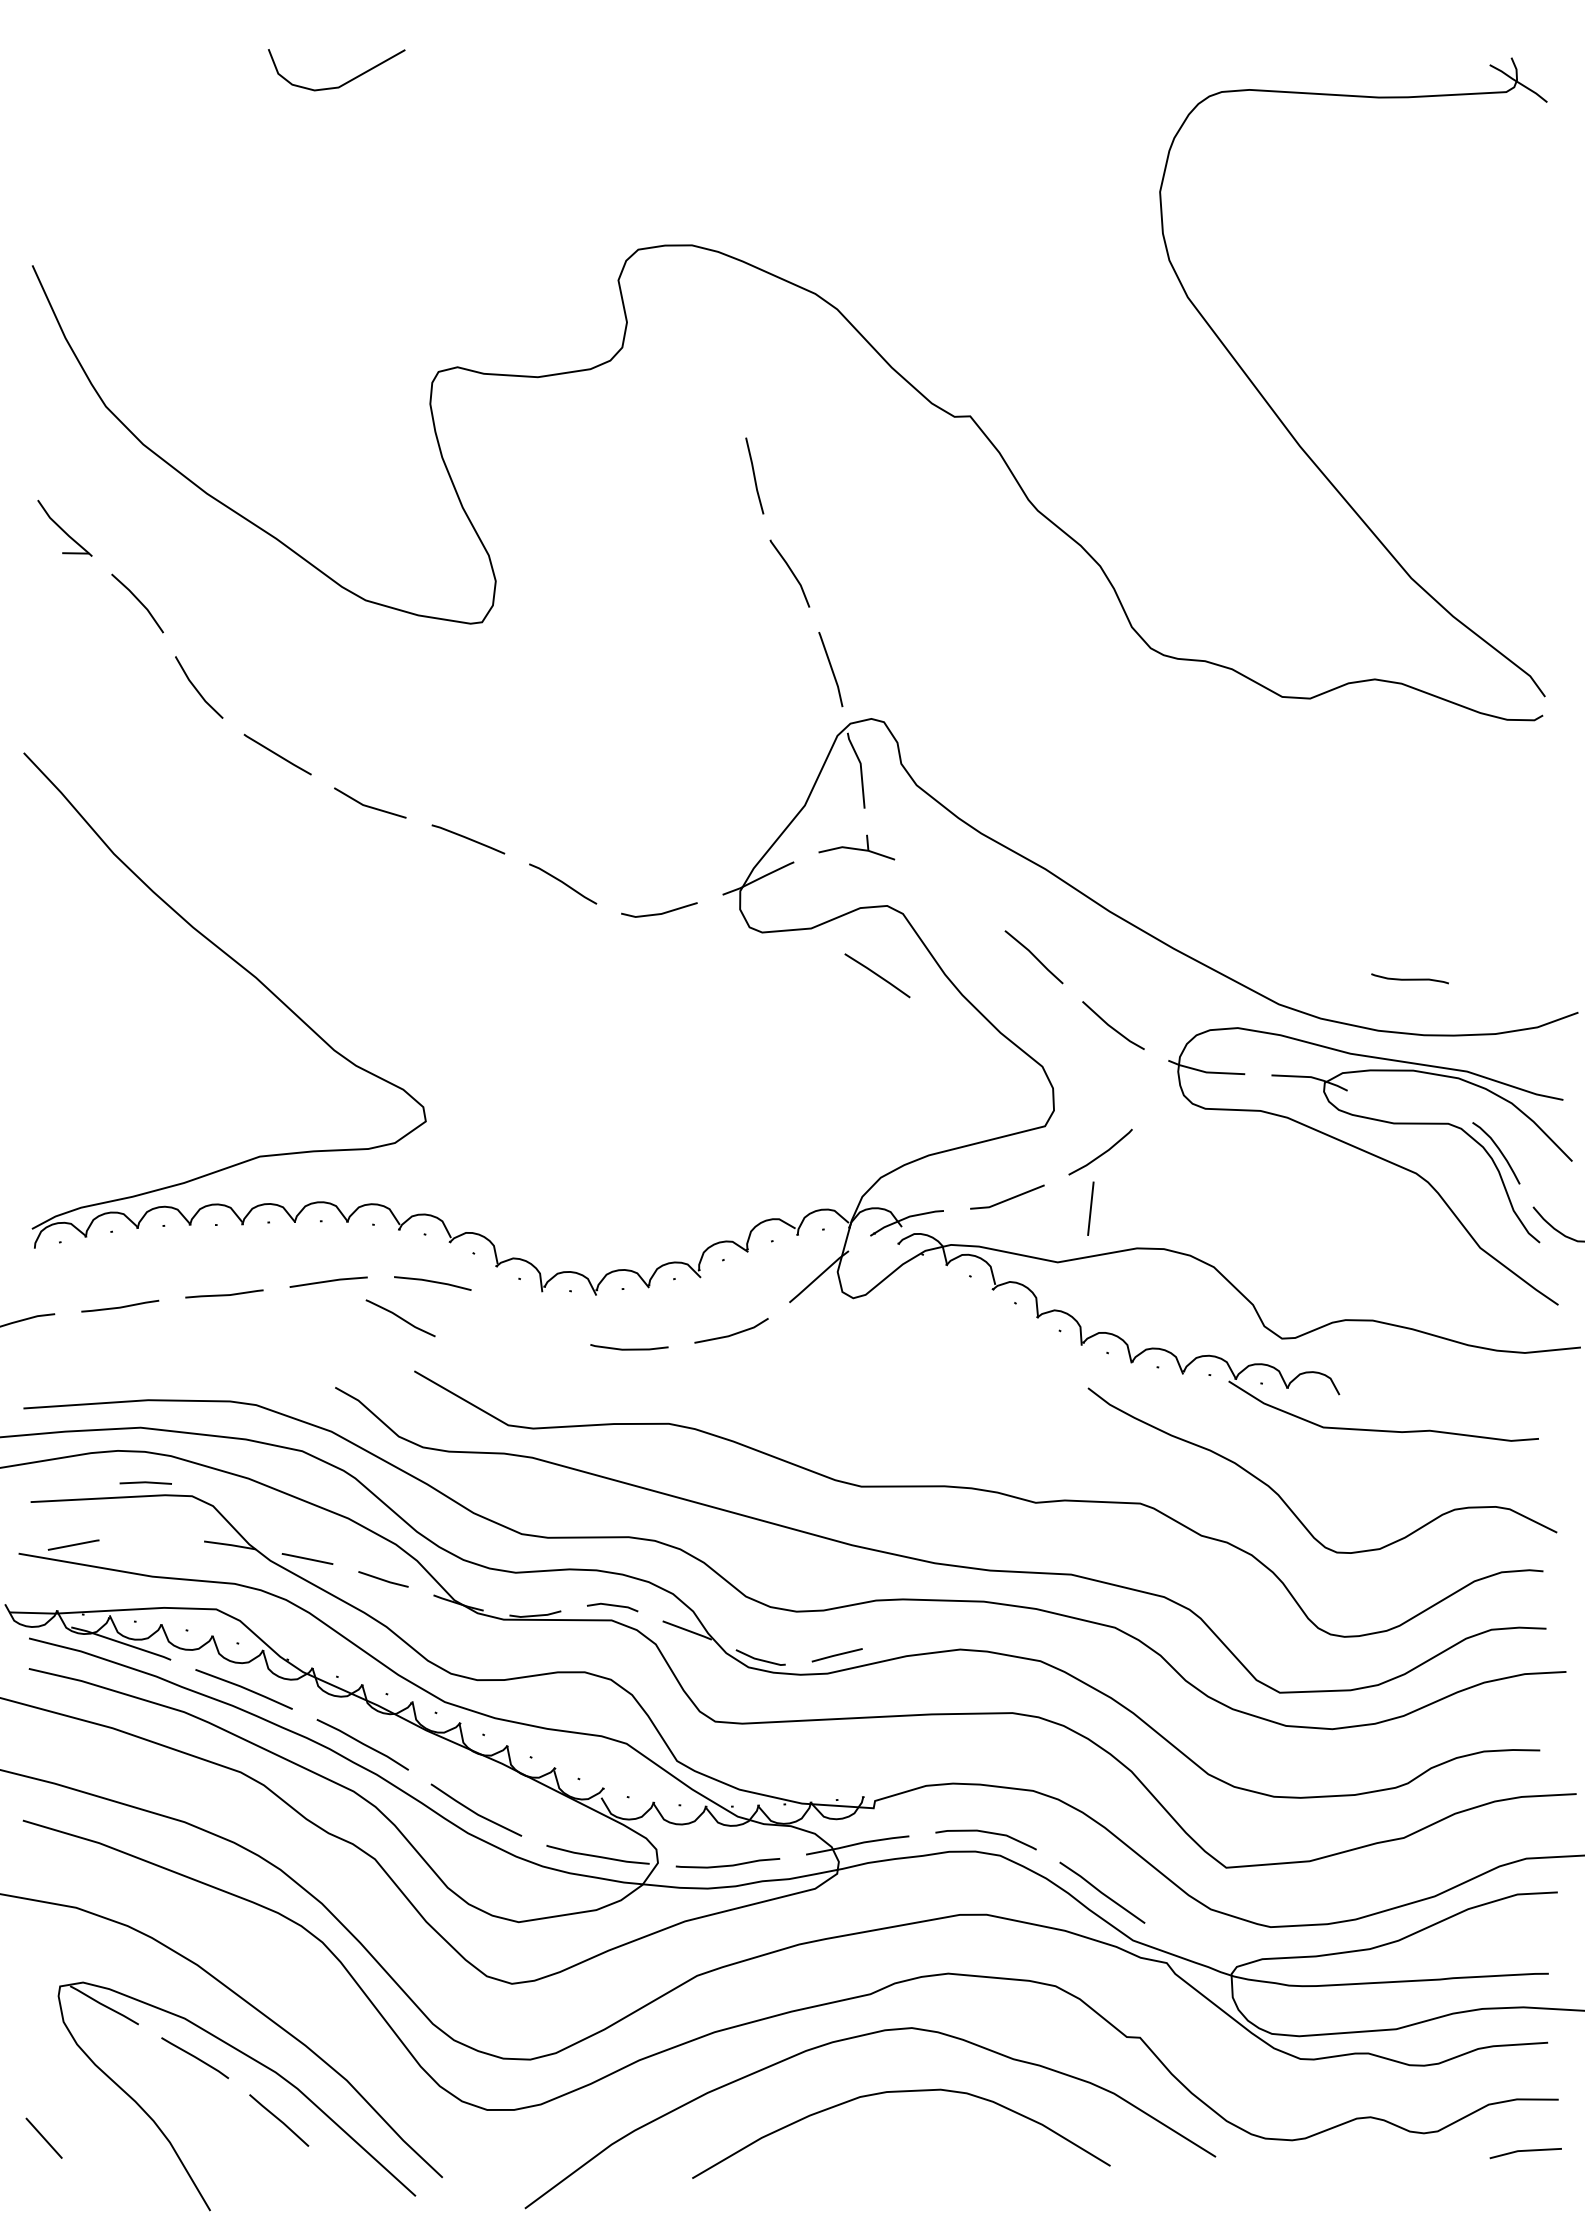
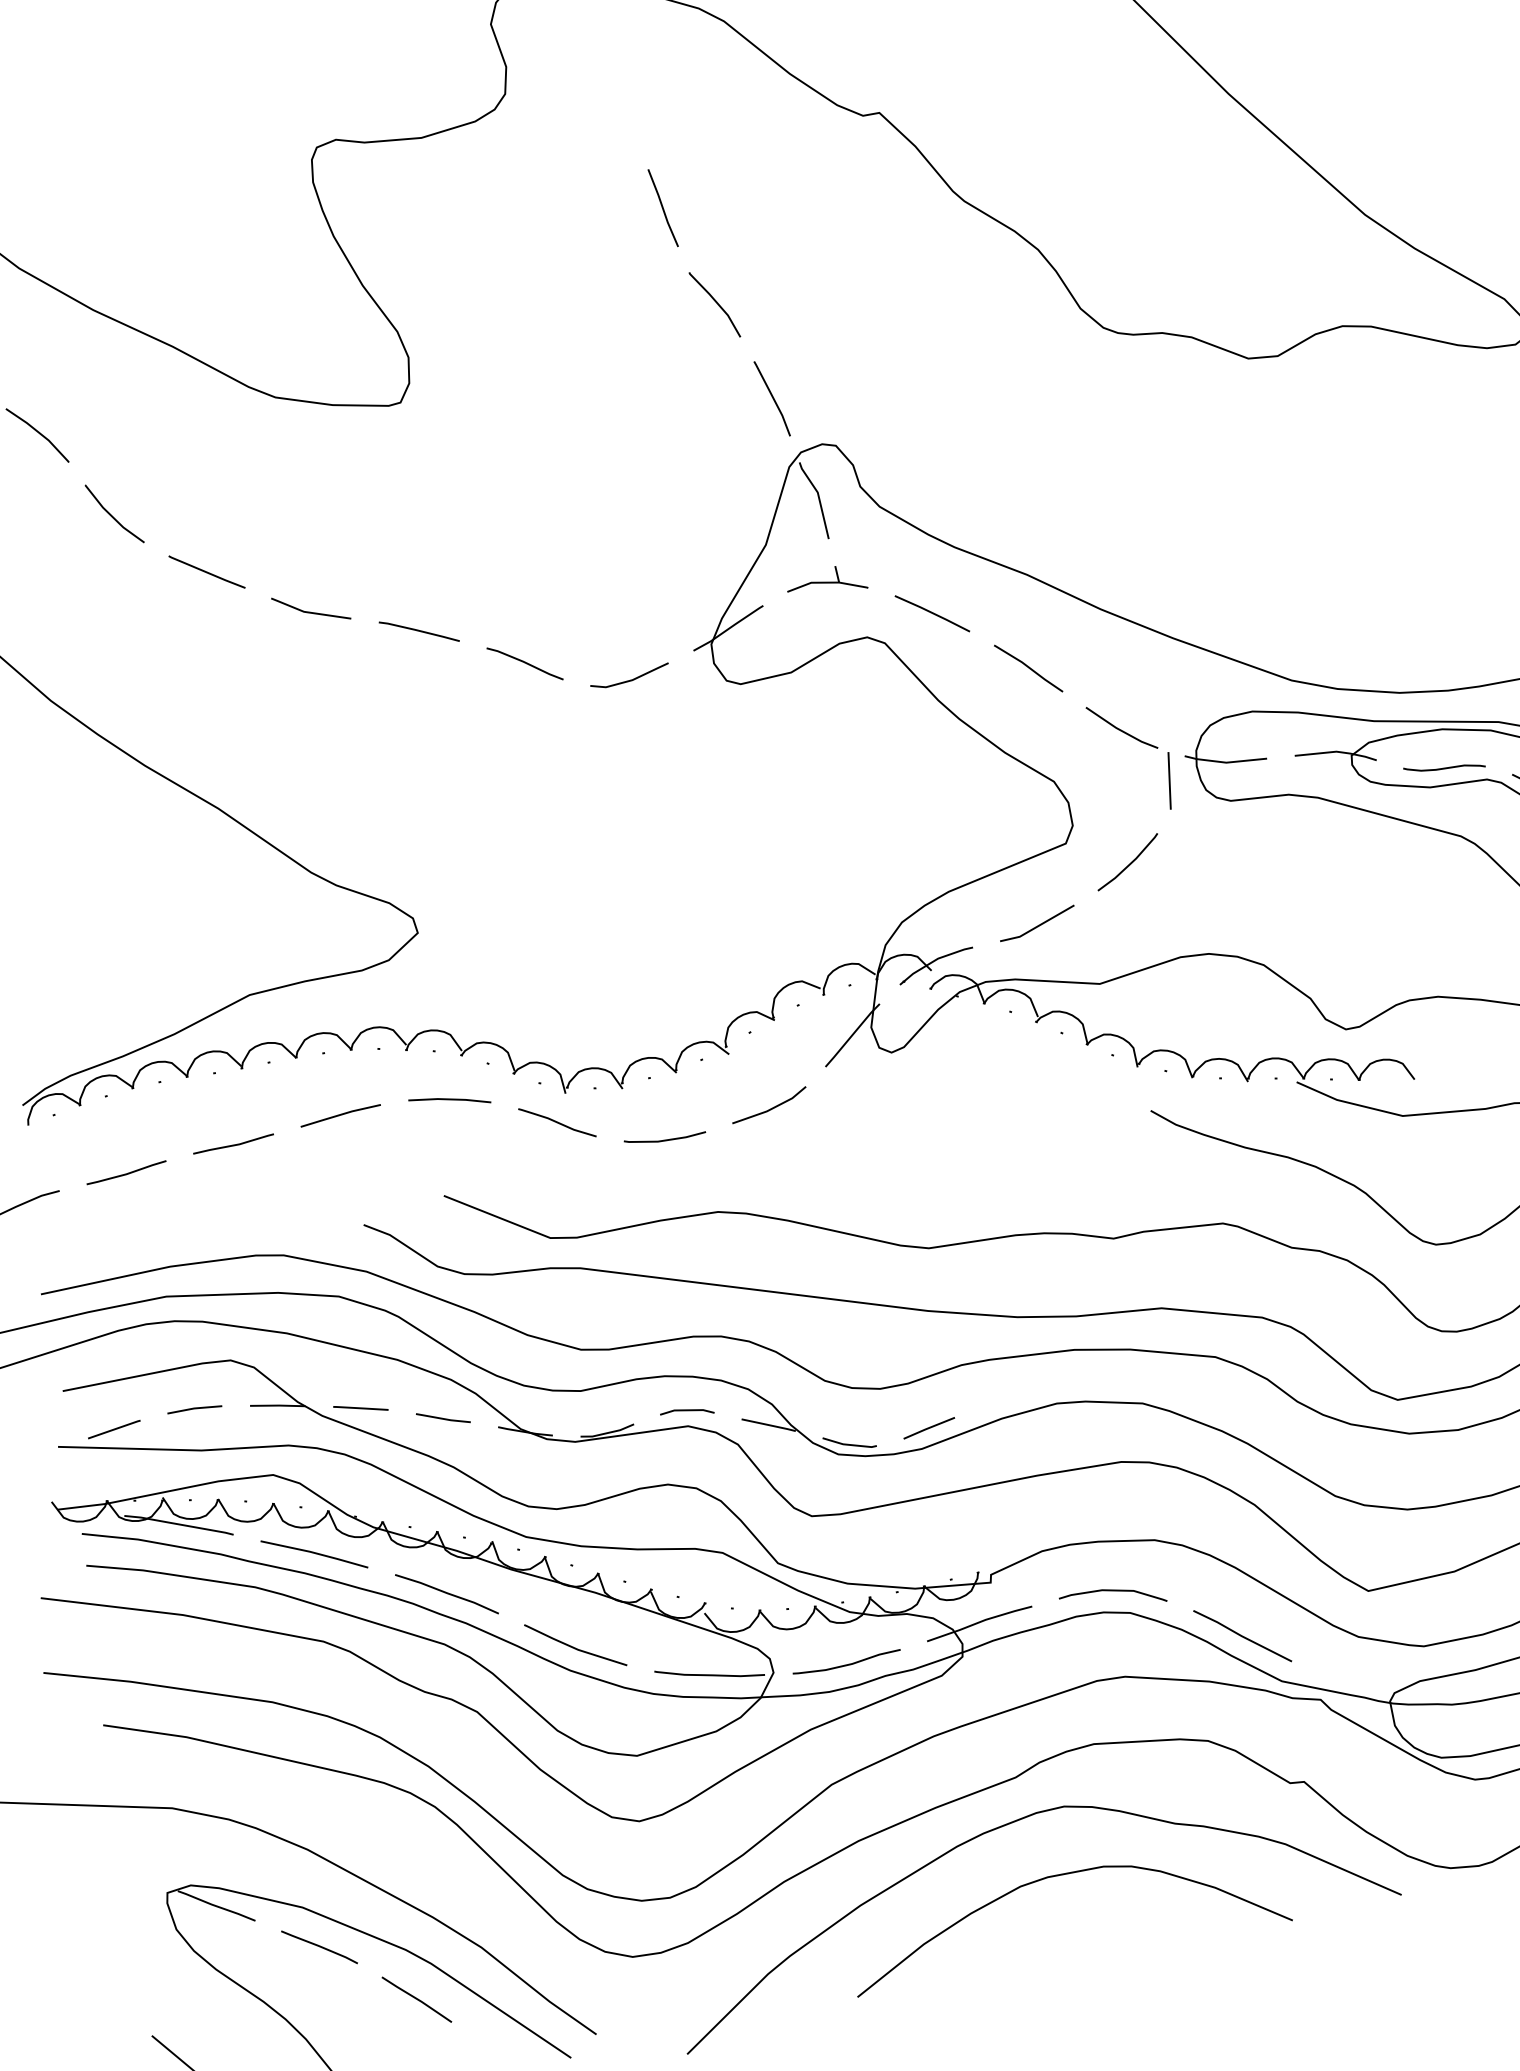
line: (877, 975) -> (932, 613), moved
curve: (1409, 978) -> (1443, 767), moved
line: (1090, 1208) -> (1169, 780), moved
curve: (400, 1318) -> (557, 1123), moved
line: (145, 1482) -> (194, 1408), moved

